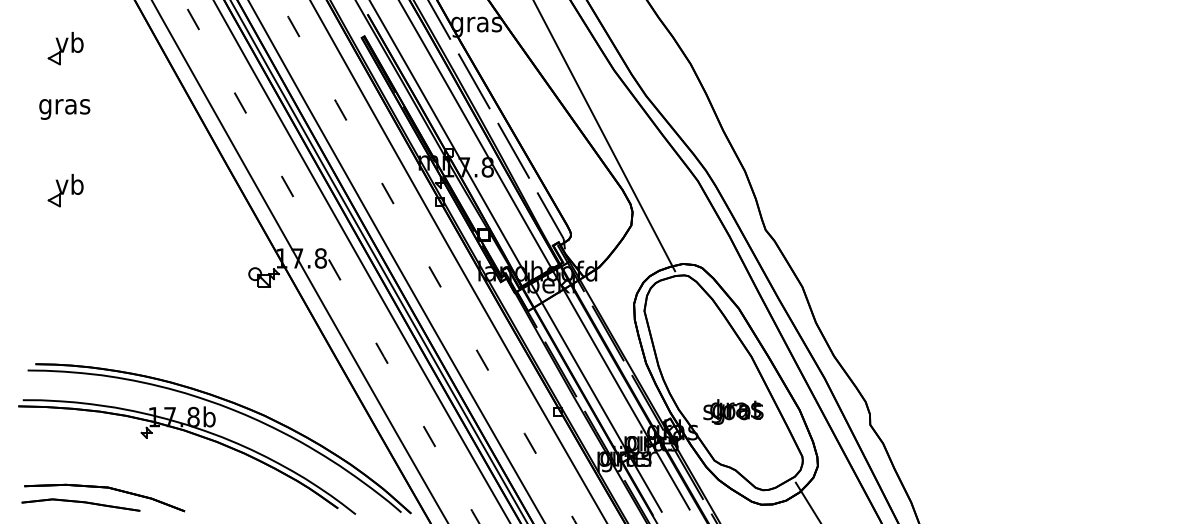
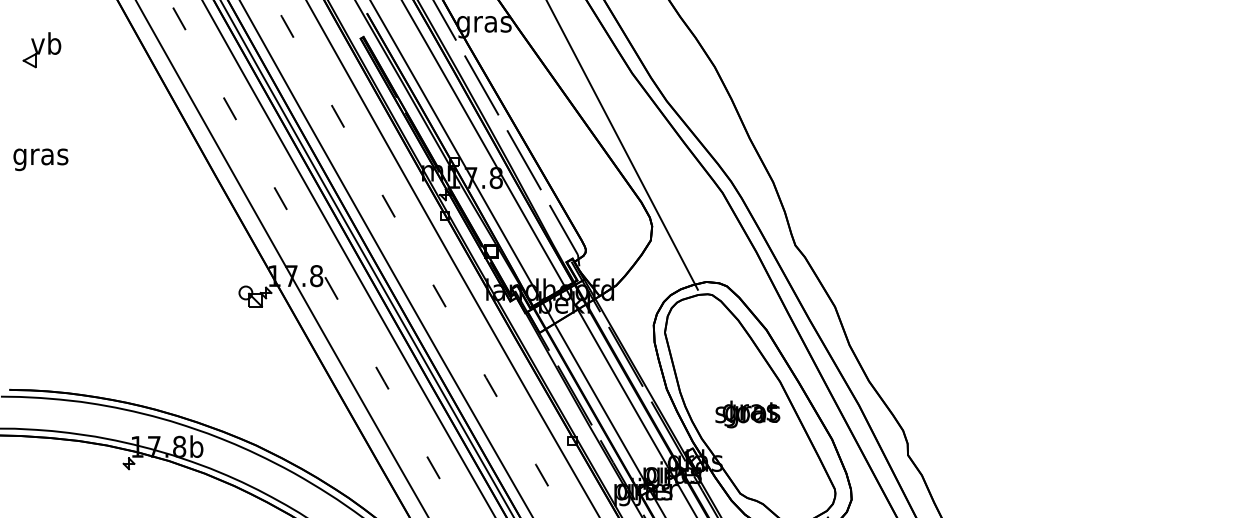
text: (64, 109) -> (40, 159), moved
part: (65, 190) -> (41, 202), removed
text: (733, 411) -> (747, 413), moved

